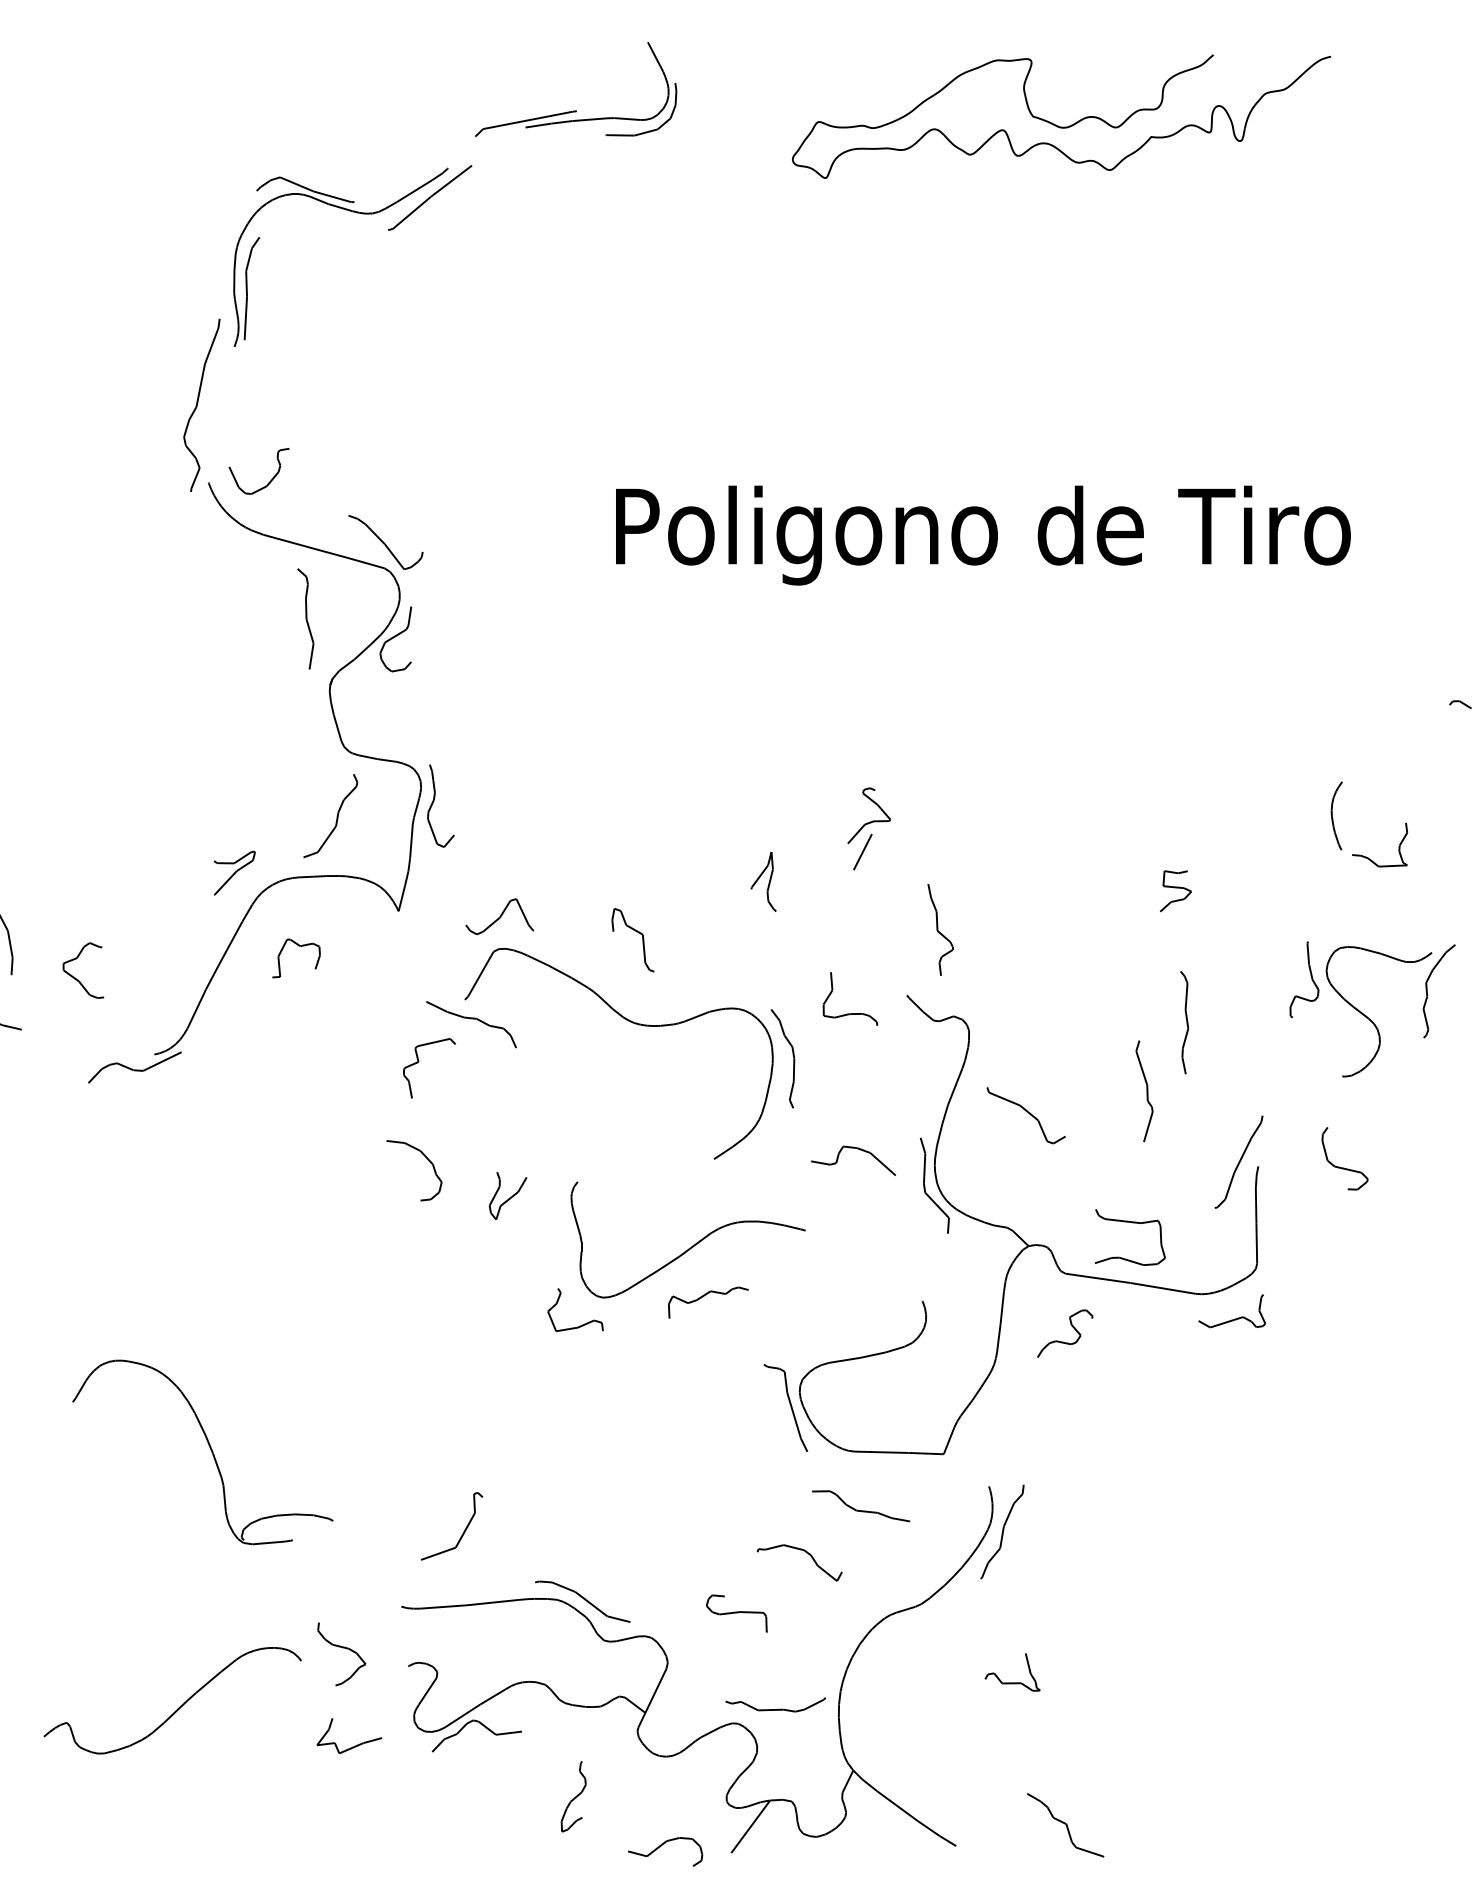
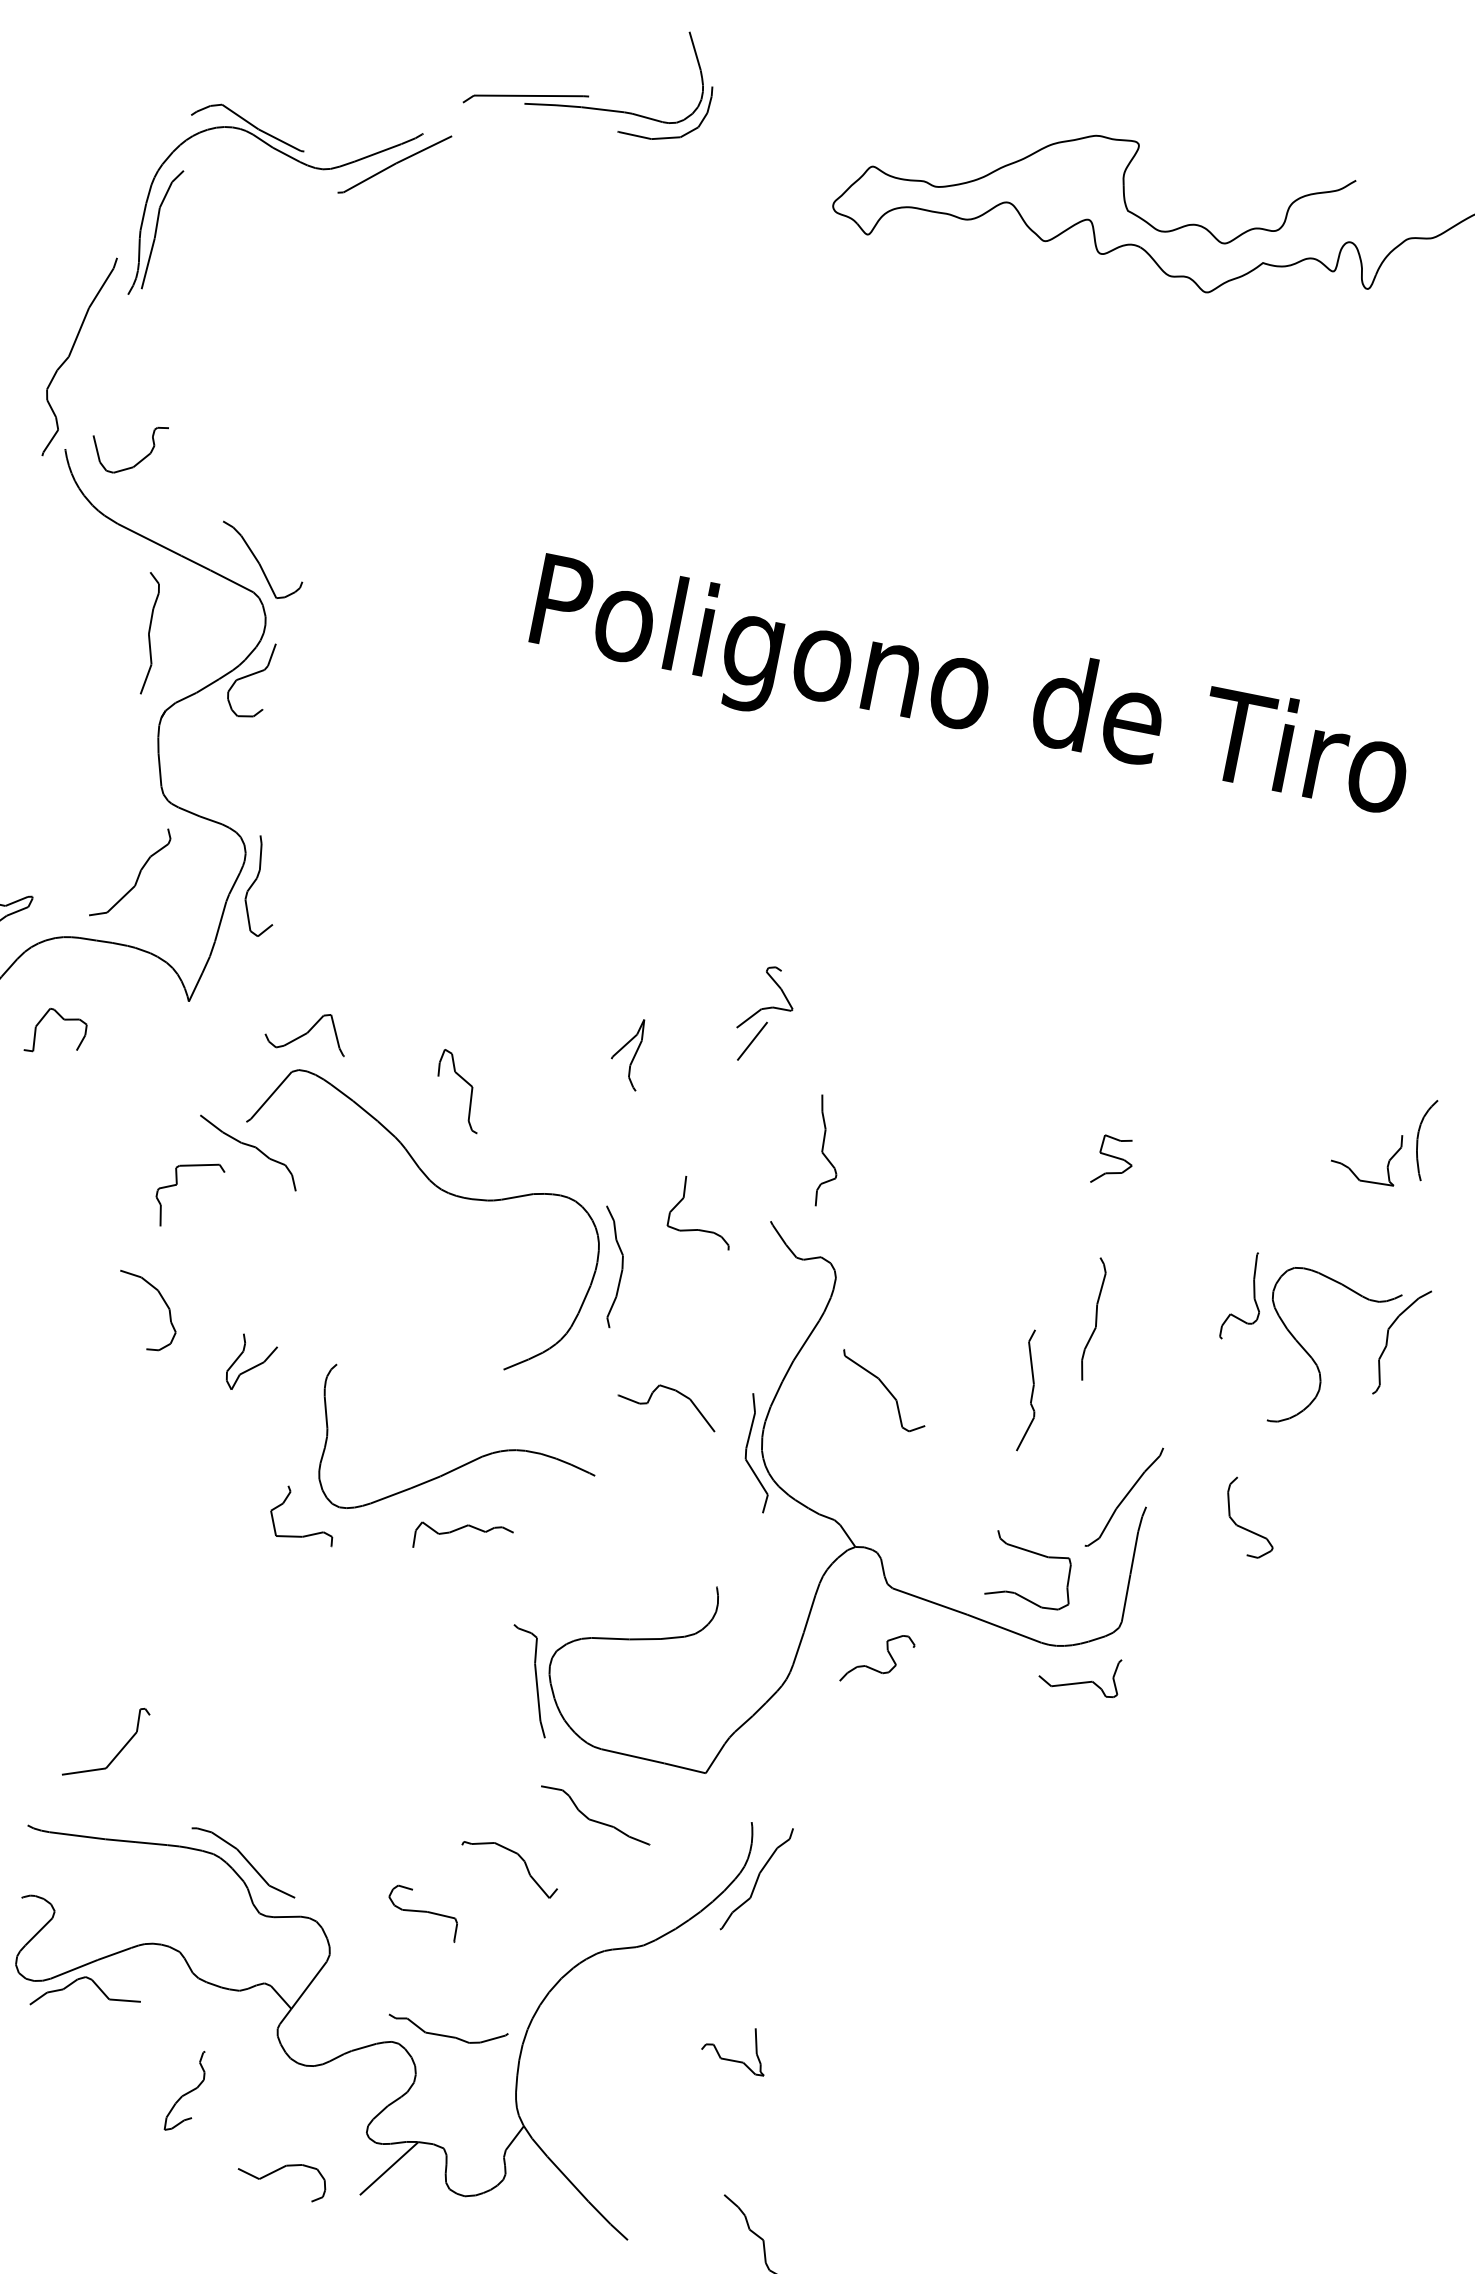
curve: (1332, 815) -> (1418, 1137), moved
part: (1132, 1223) -> (1038, 1555), moved

